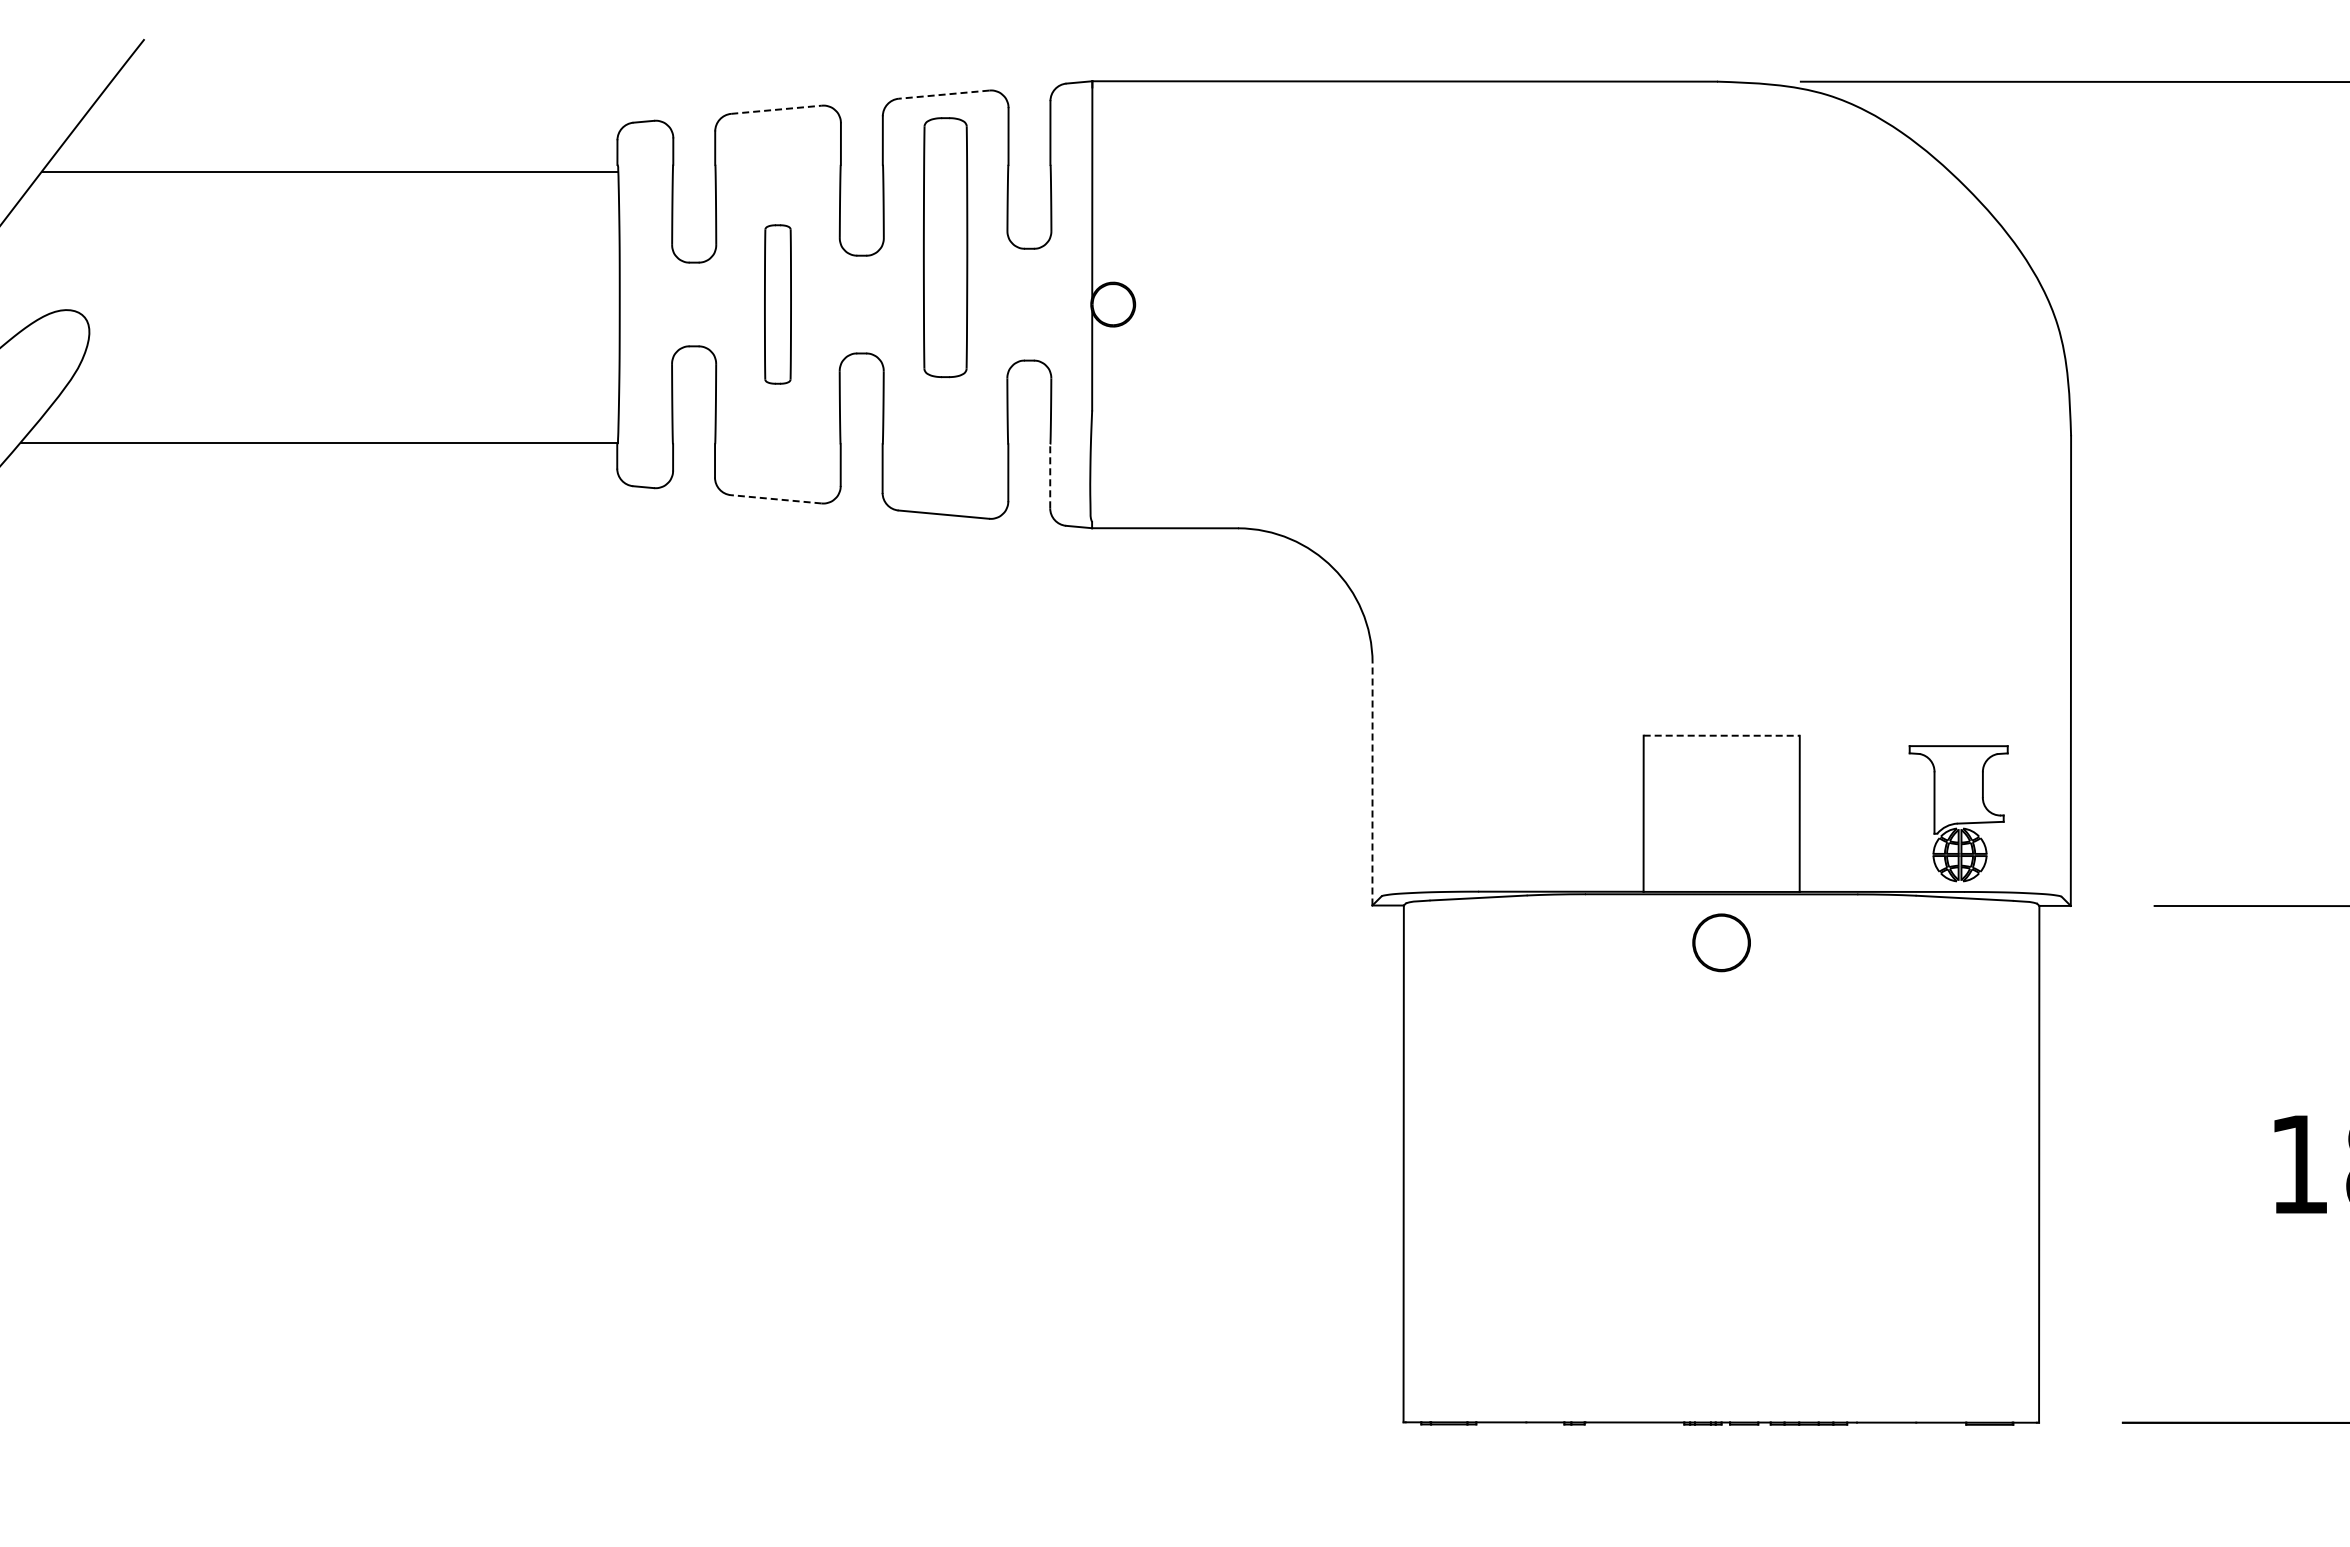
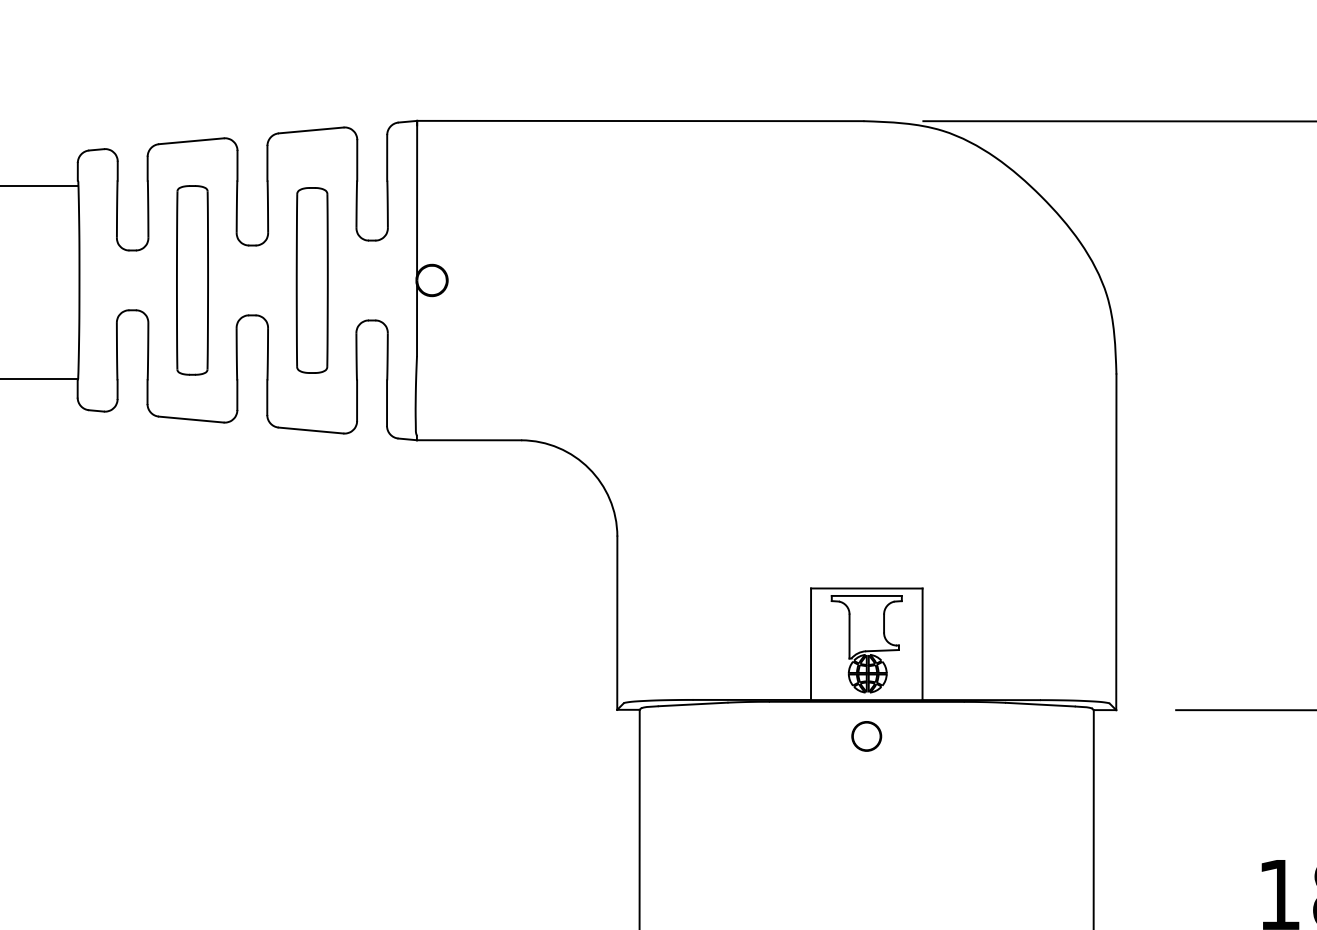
line: (943, 94) -> (310, 130), dashed -> solid
line: (777, 109) -> (192, 141), dashed -> solid
part: (945, 247) -> (312, 280), moved
part: (777, 304) -> (192, 280), size x1.67
line: (1050, 476) -> (387, 403), dashed -> solid
line: (775, 499) -> (190, 419), dashed -> solid
line: (1722, 735) -> (867, 588), dashed -> solid
line: (1372, 783) -> (617, 622), dashed -> solid
part: (1958, 813) -> (866, 644), moved
circle: (1721, 942) -> (866, 736), size x0.71

